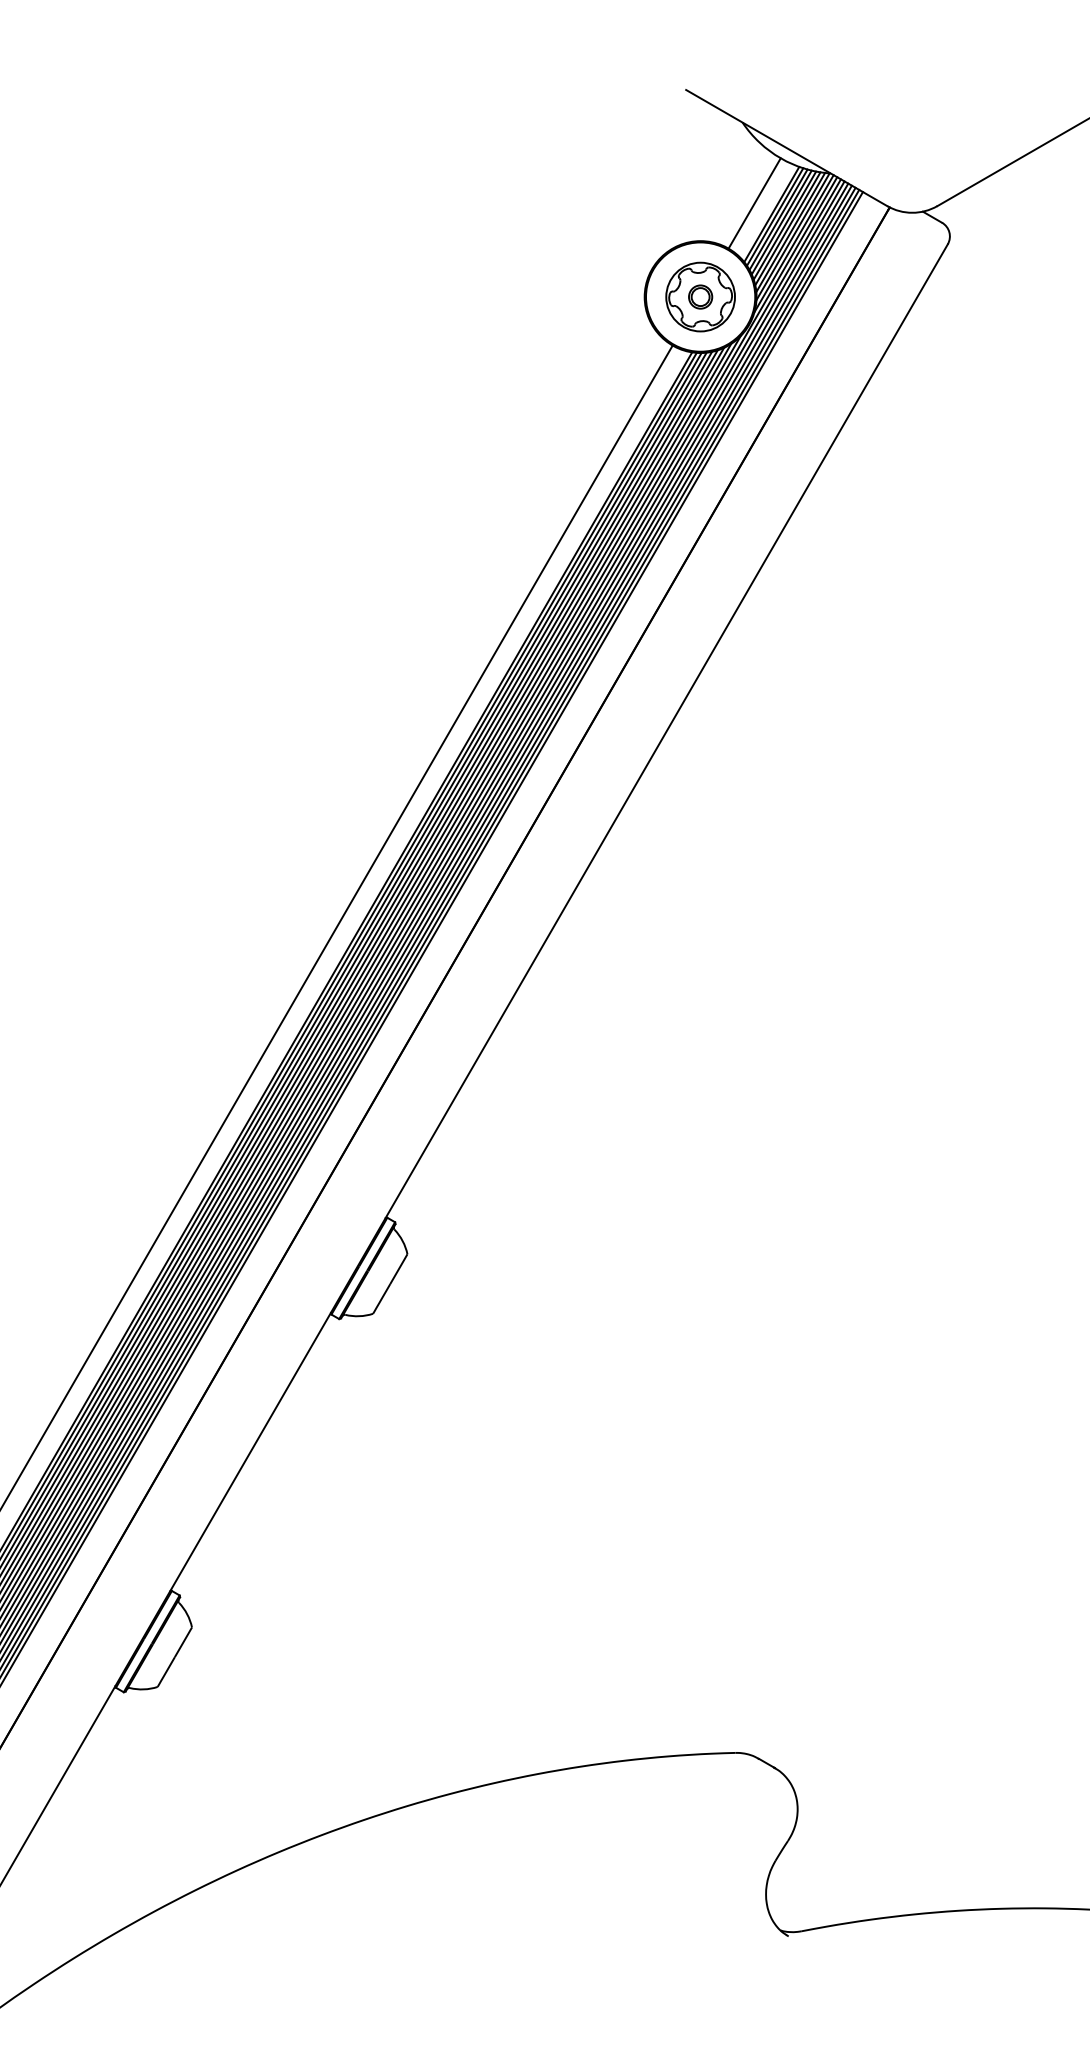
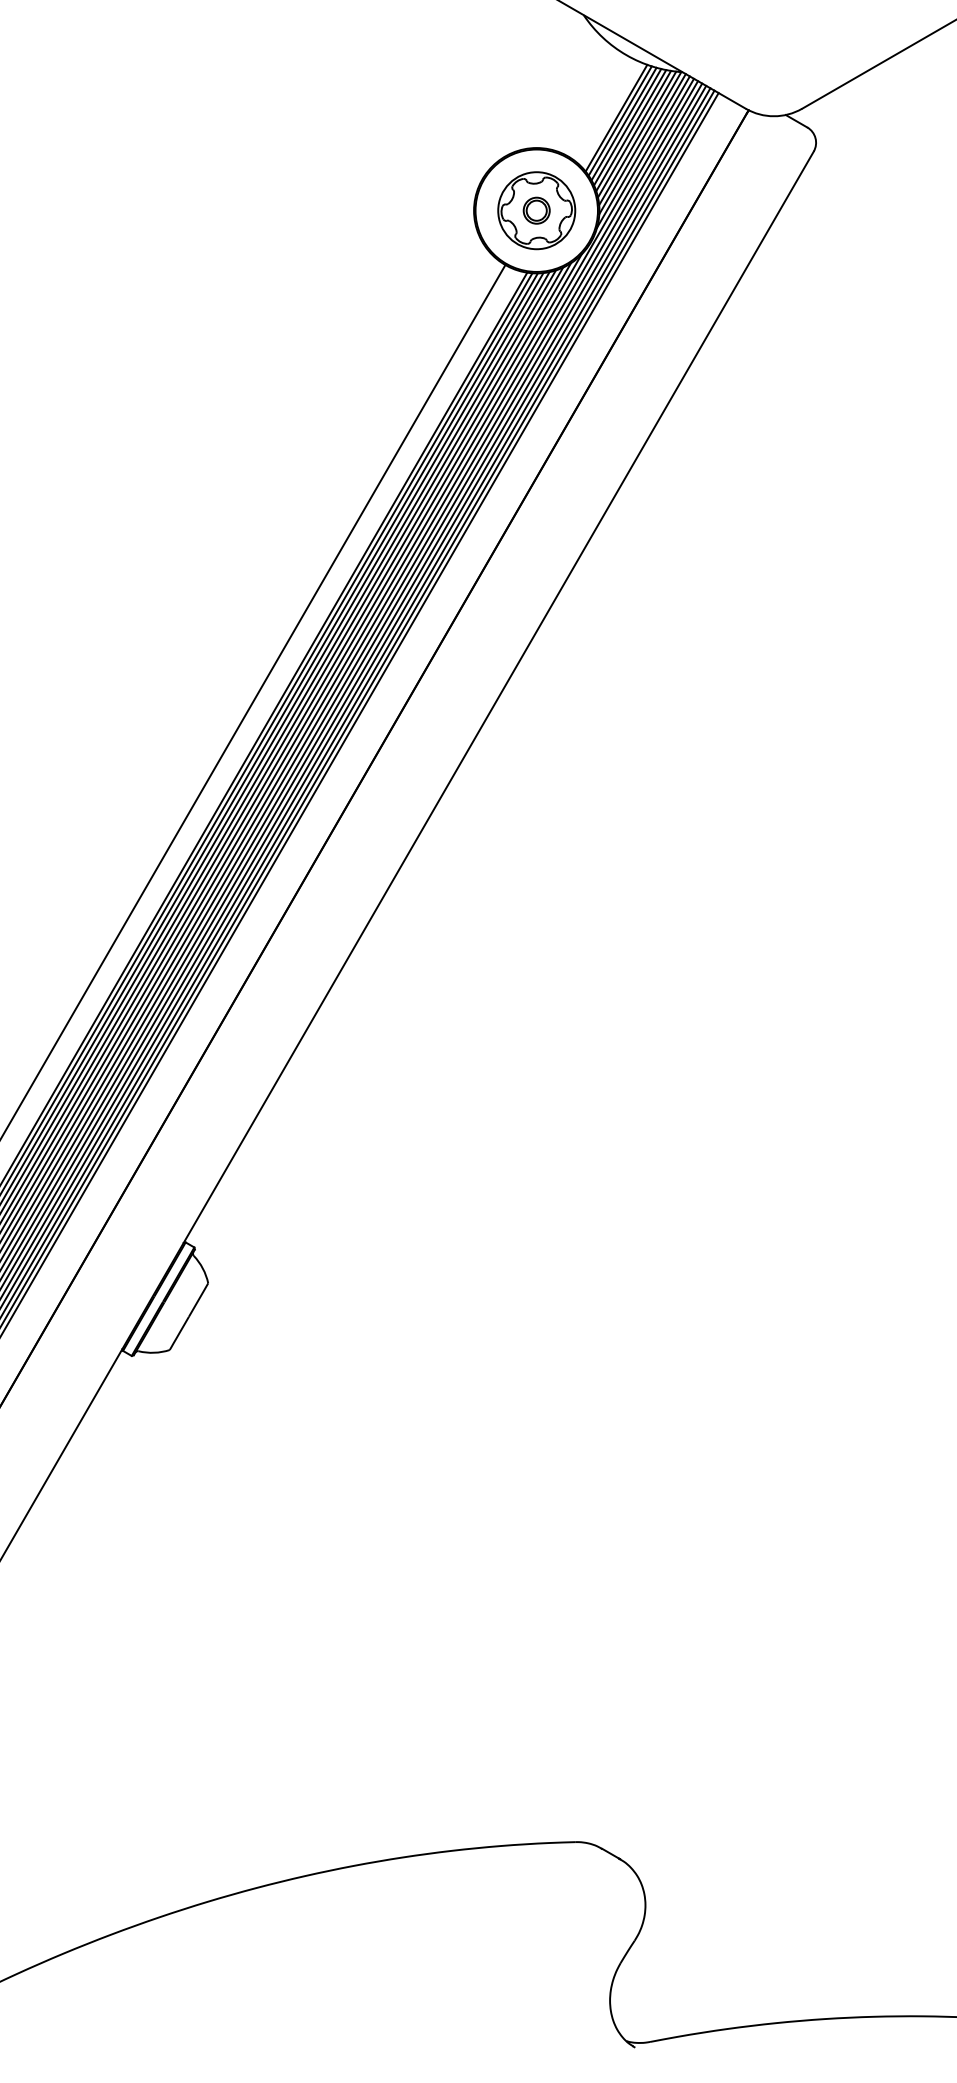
line: (754, 203) -> (597, 105), removed

